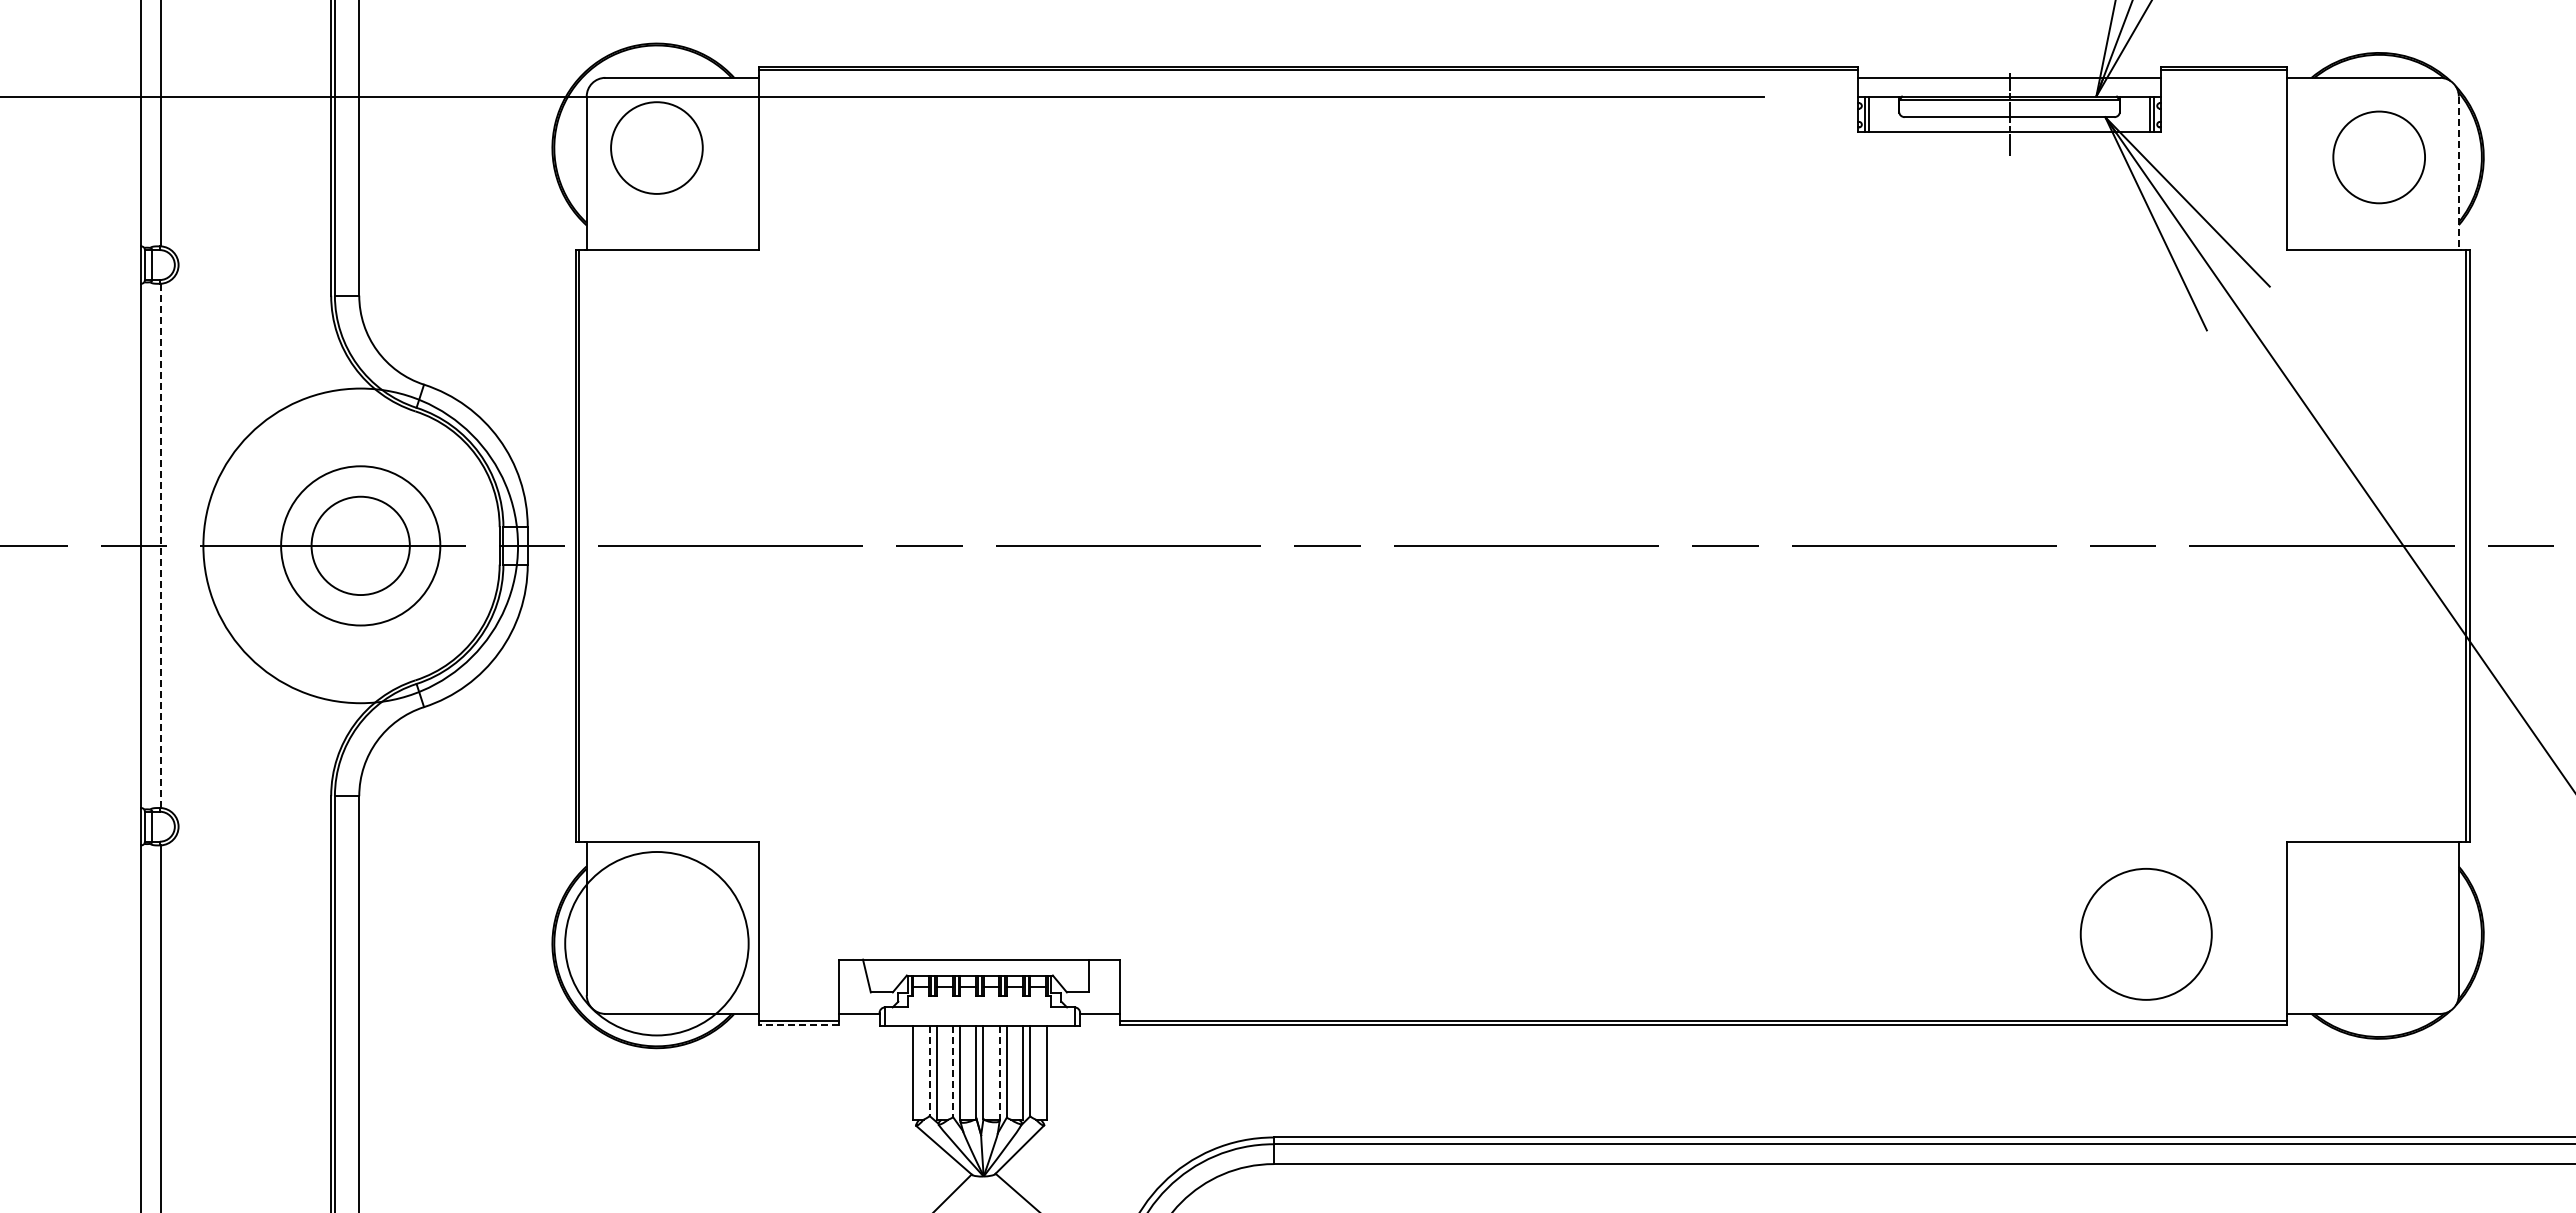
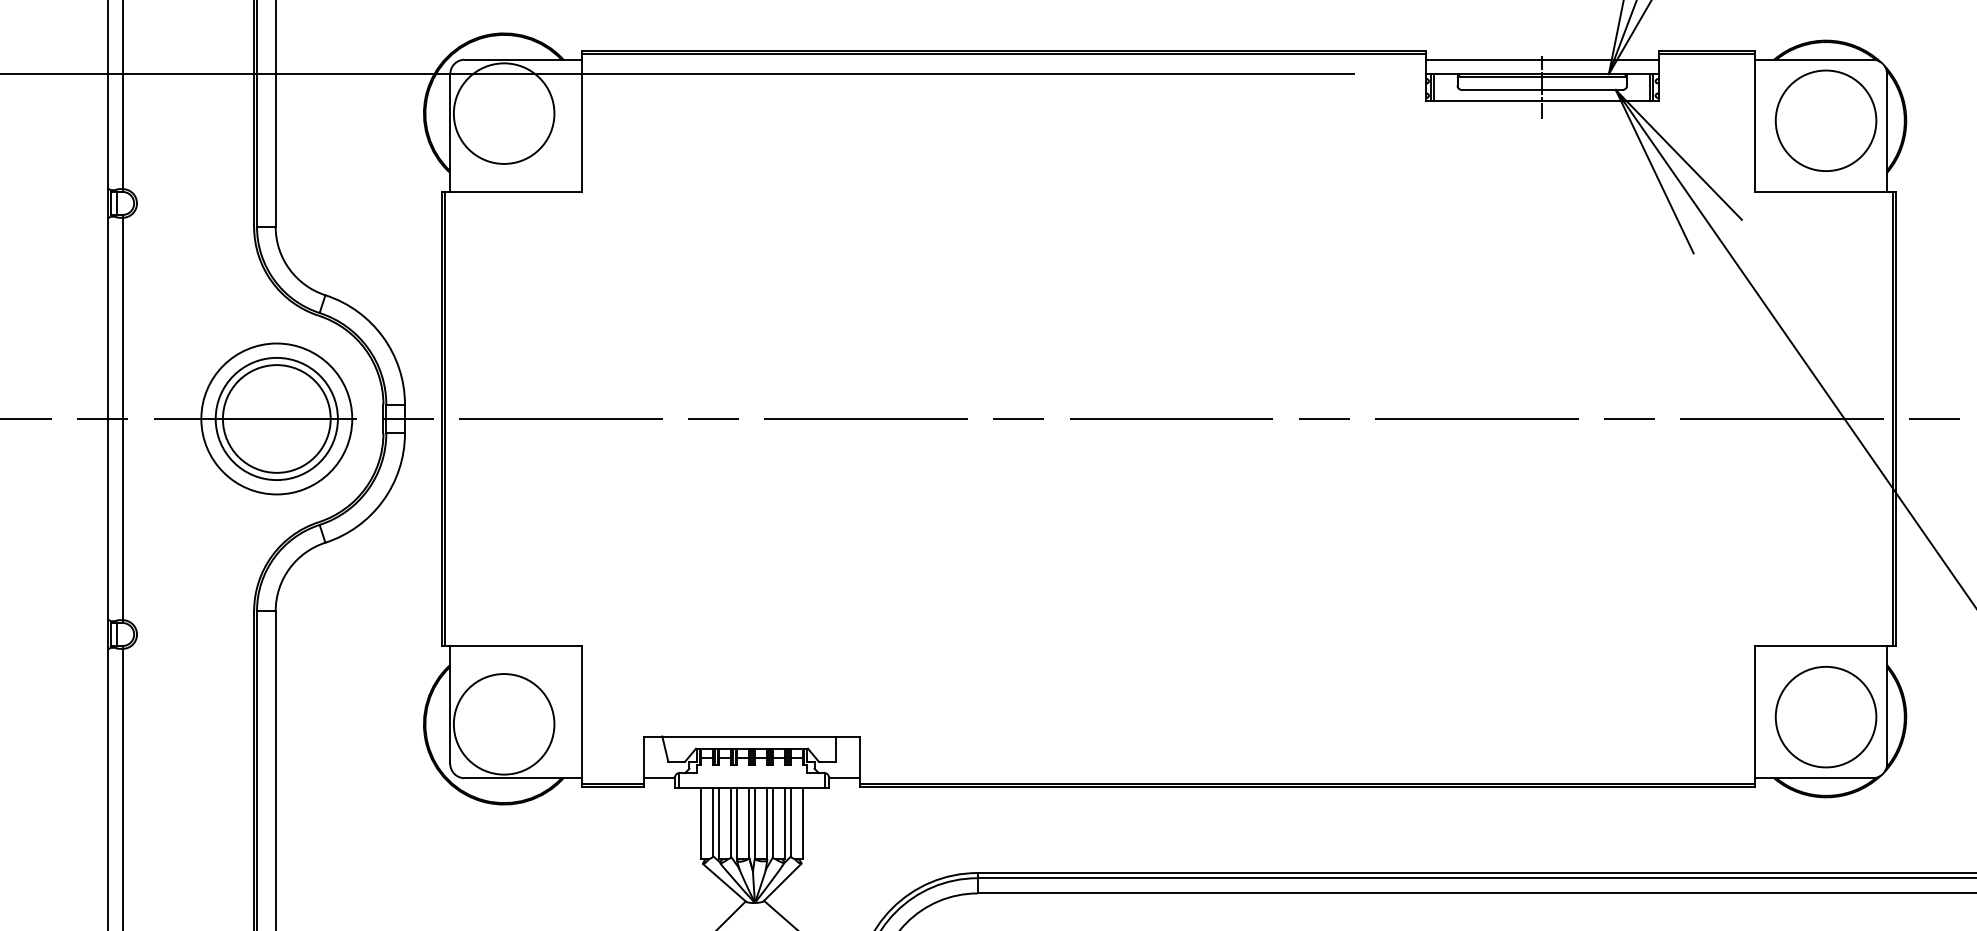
circle: (656, 147) -> (503, 113), size x1.43
circle: (2378, 157) -> (1825, 120), size x1.43
line: (2458, 173) -> (1886, 133), dashed -> solid
line: (160, 545) -> (123, 418), dashed -> solid
circle: (360, 545) -> (276, 418), size x0.62
circle: (360, 545) -> (276, 418), size x1.43
circle: (2145, 934) -> (1825, 717), moved
circle: (656, 943) -> (503, 724), size x0.71
line: (798, 1025) -> (612, 787), dashed -> solid
line: (929, 1071) -> (713, 822), dashed -> solid
line: (953, 1071) -> (731, 822), dashed -> solid
line: (999, 1072) -> (767, 823), dashed -> solid

